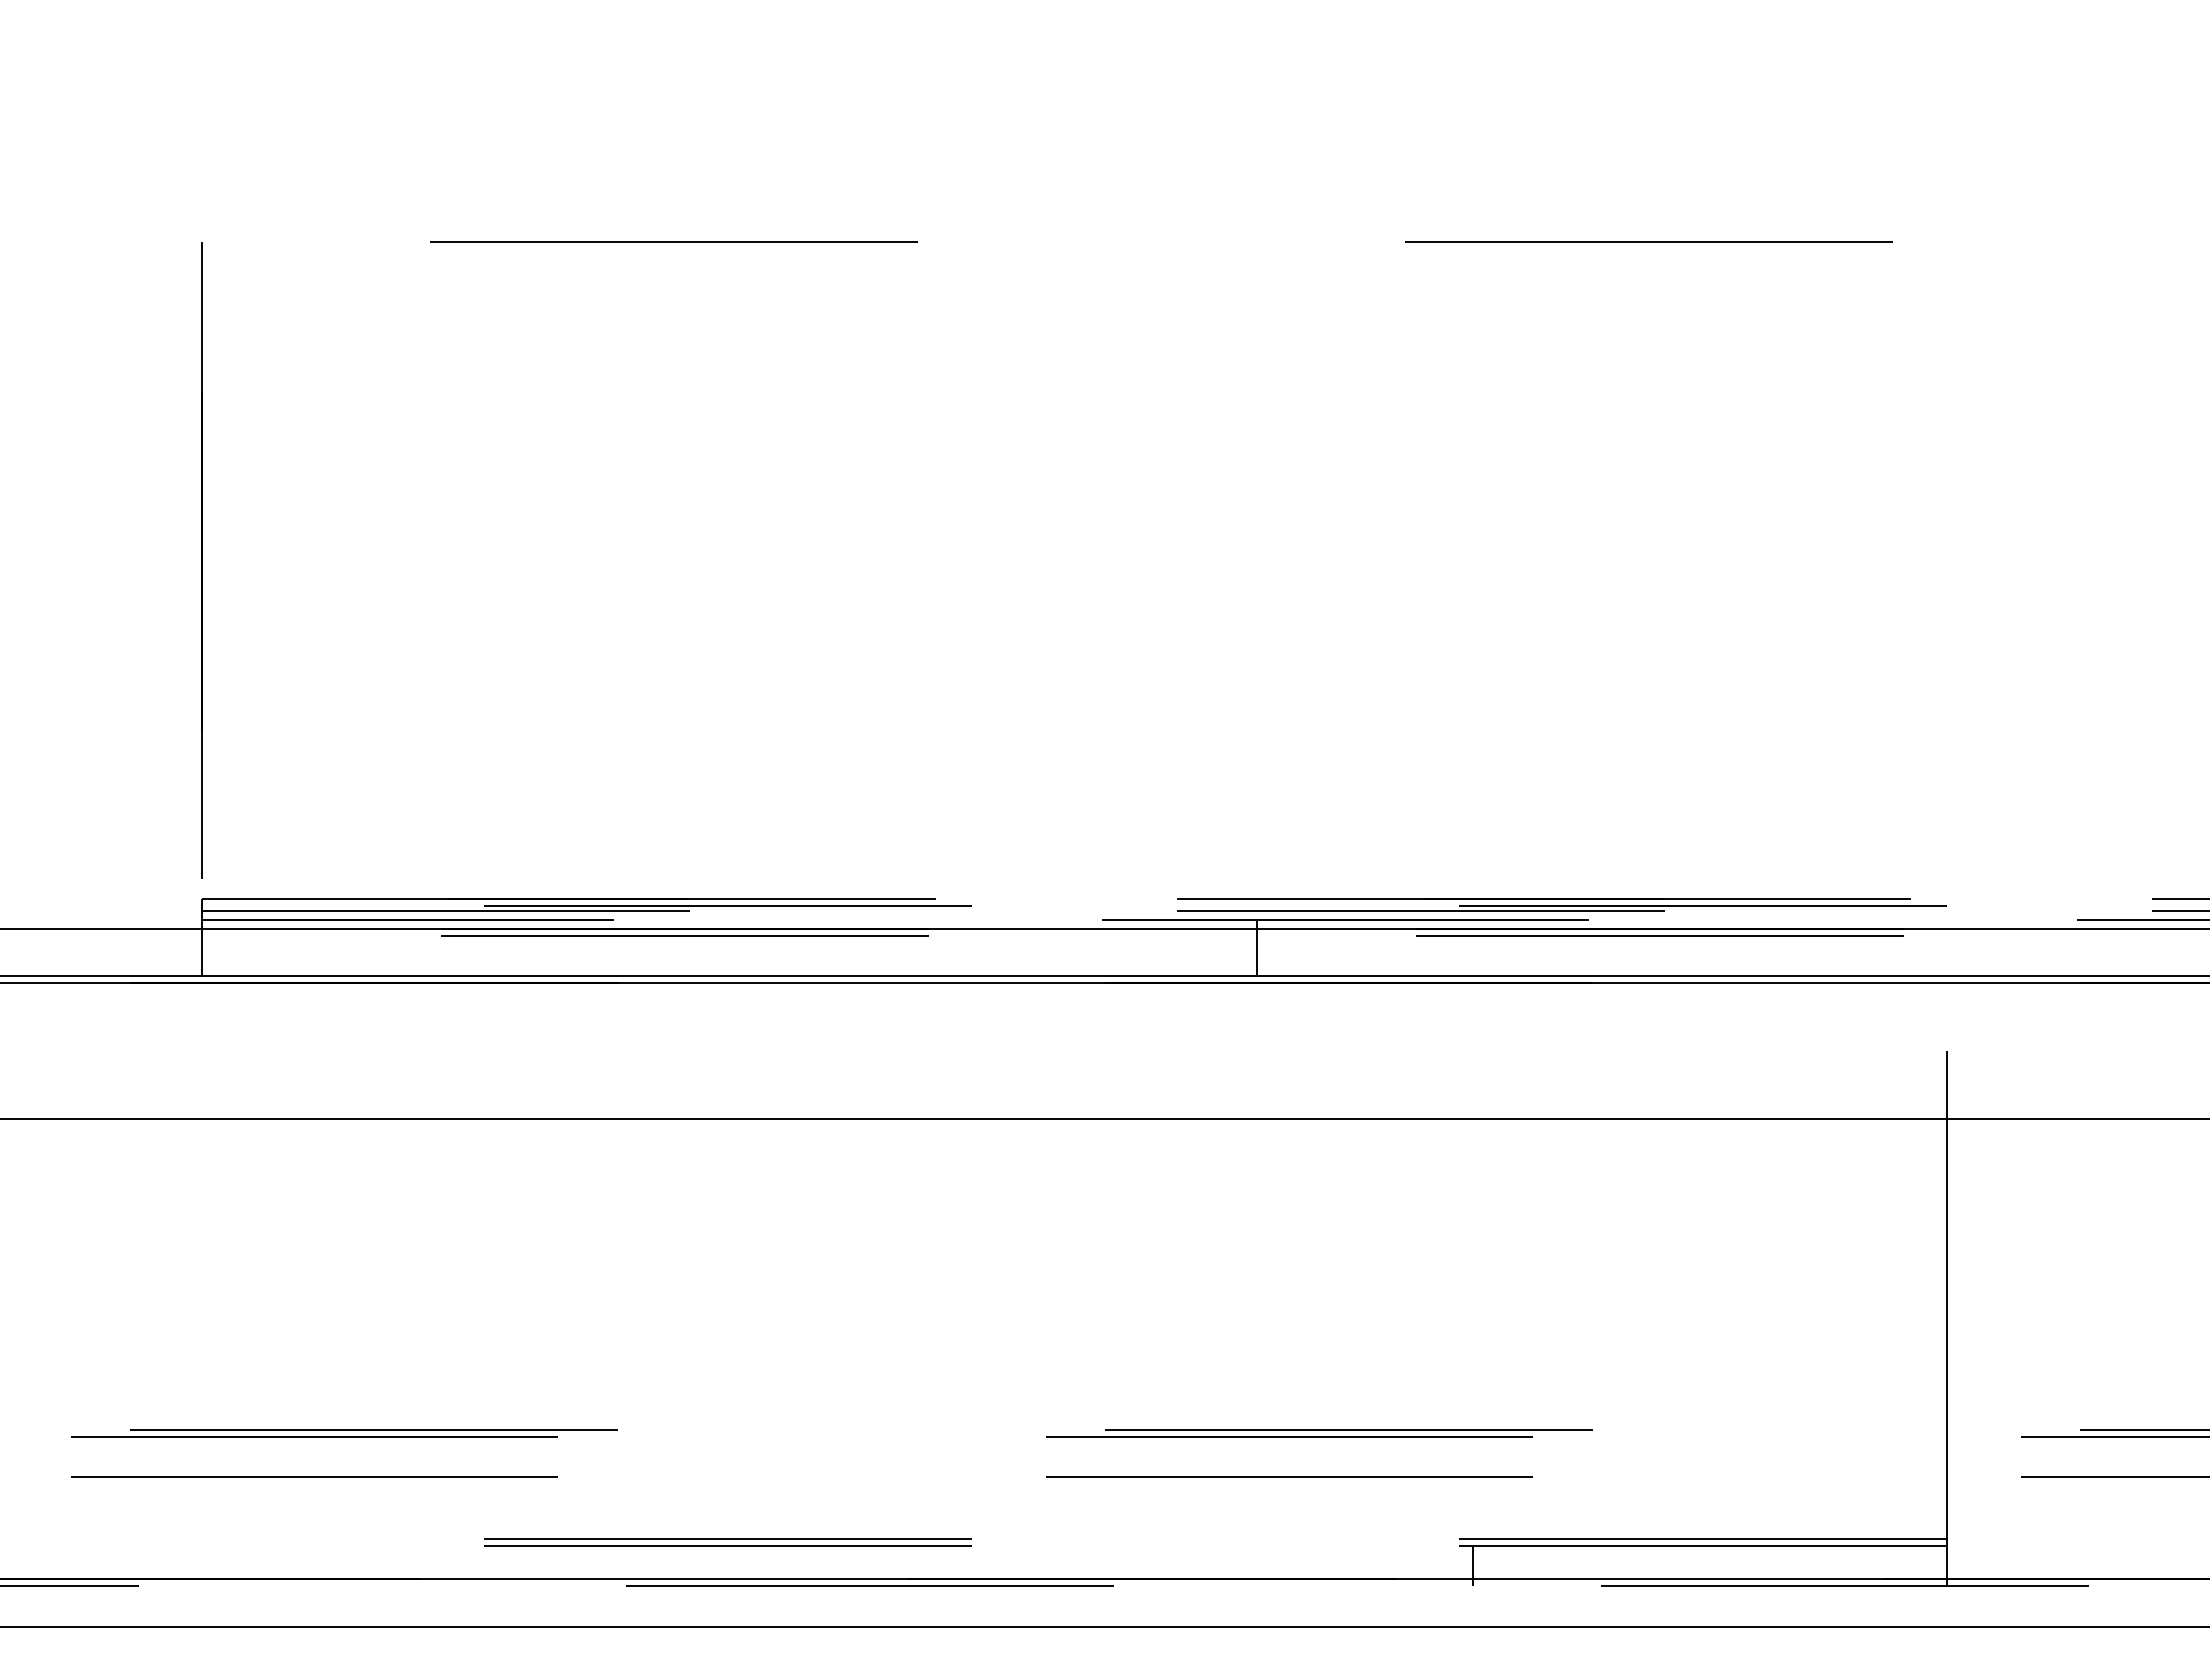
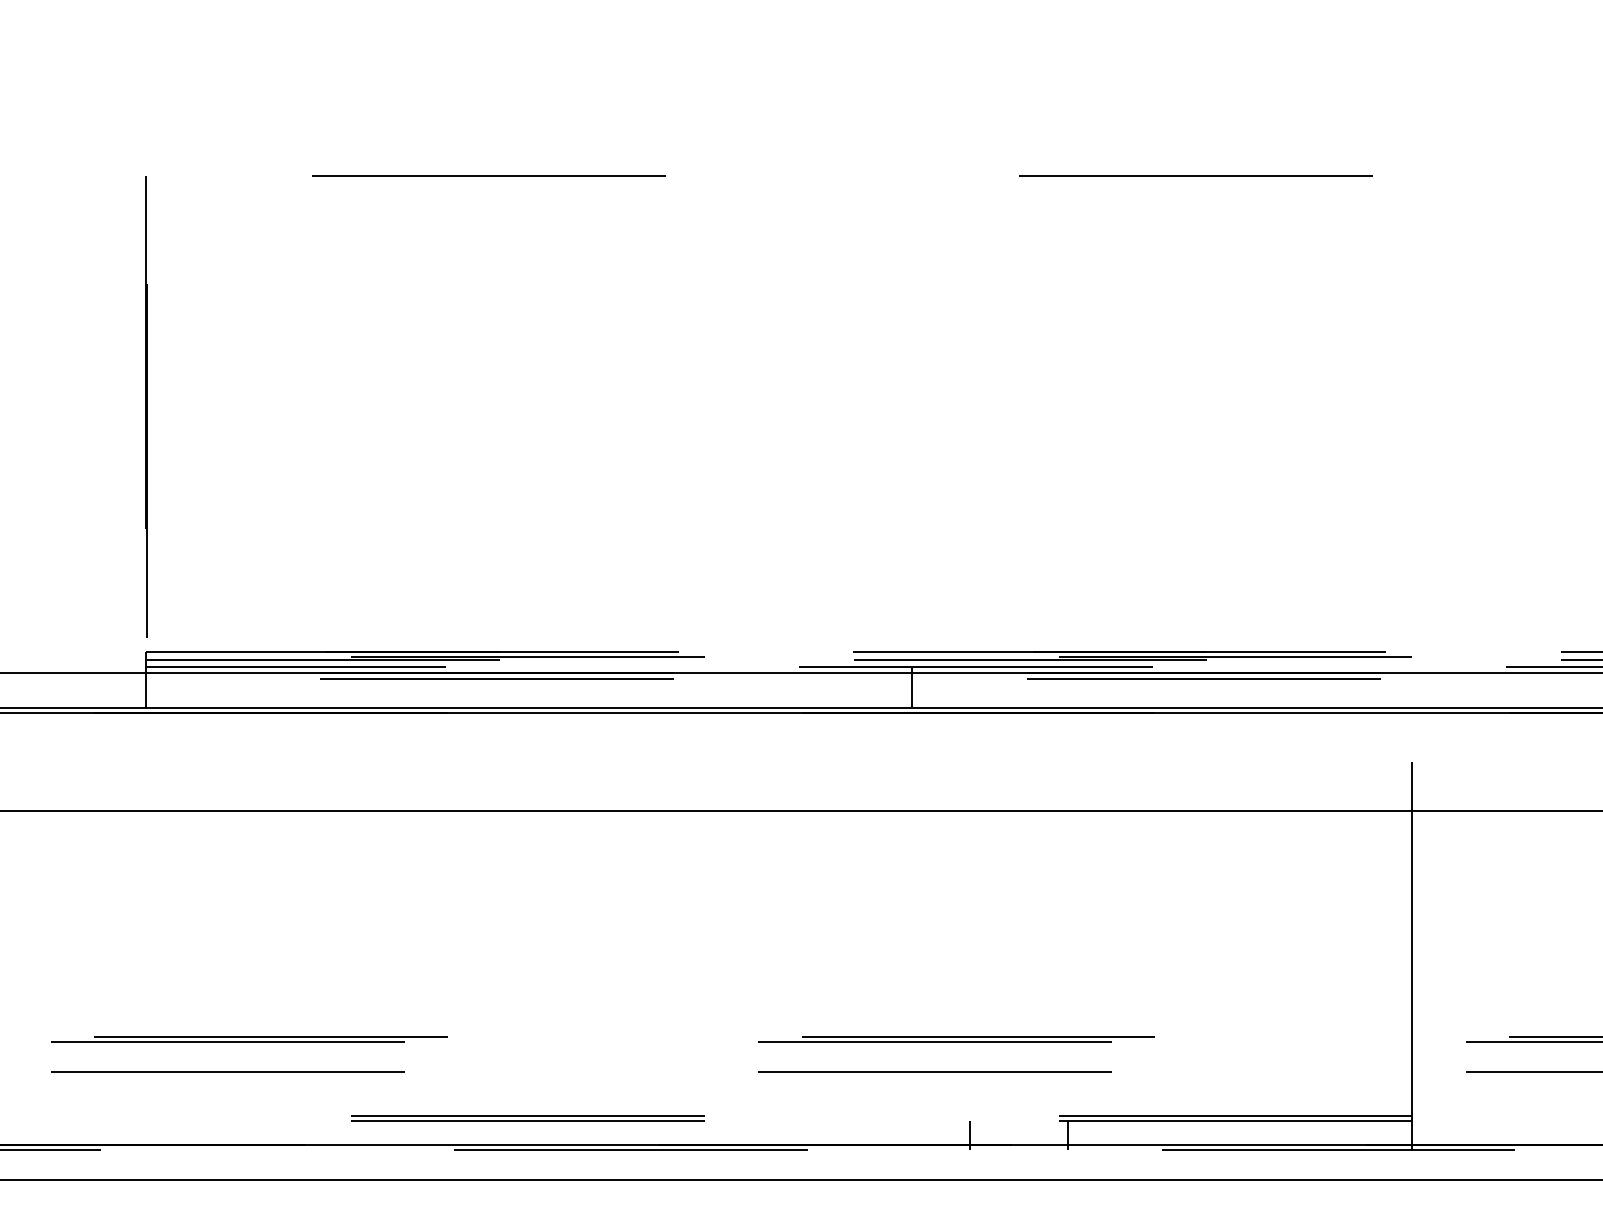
line: (1337, 1565) -> (970, 1135), added

